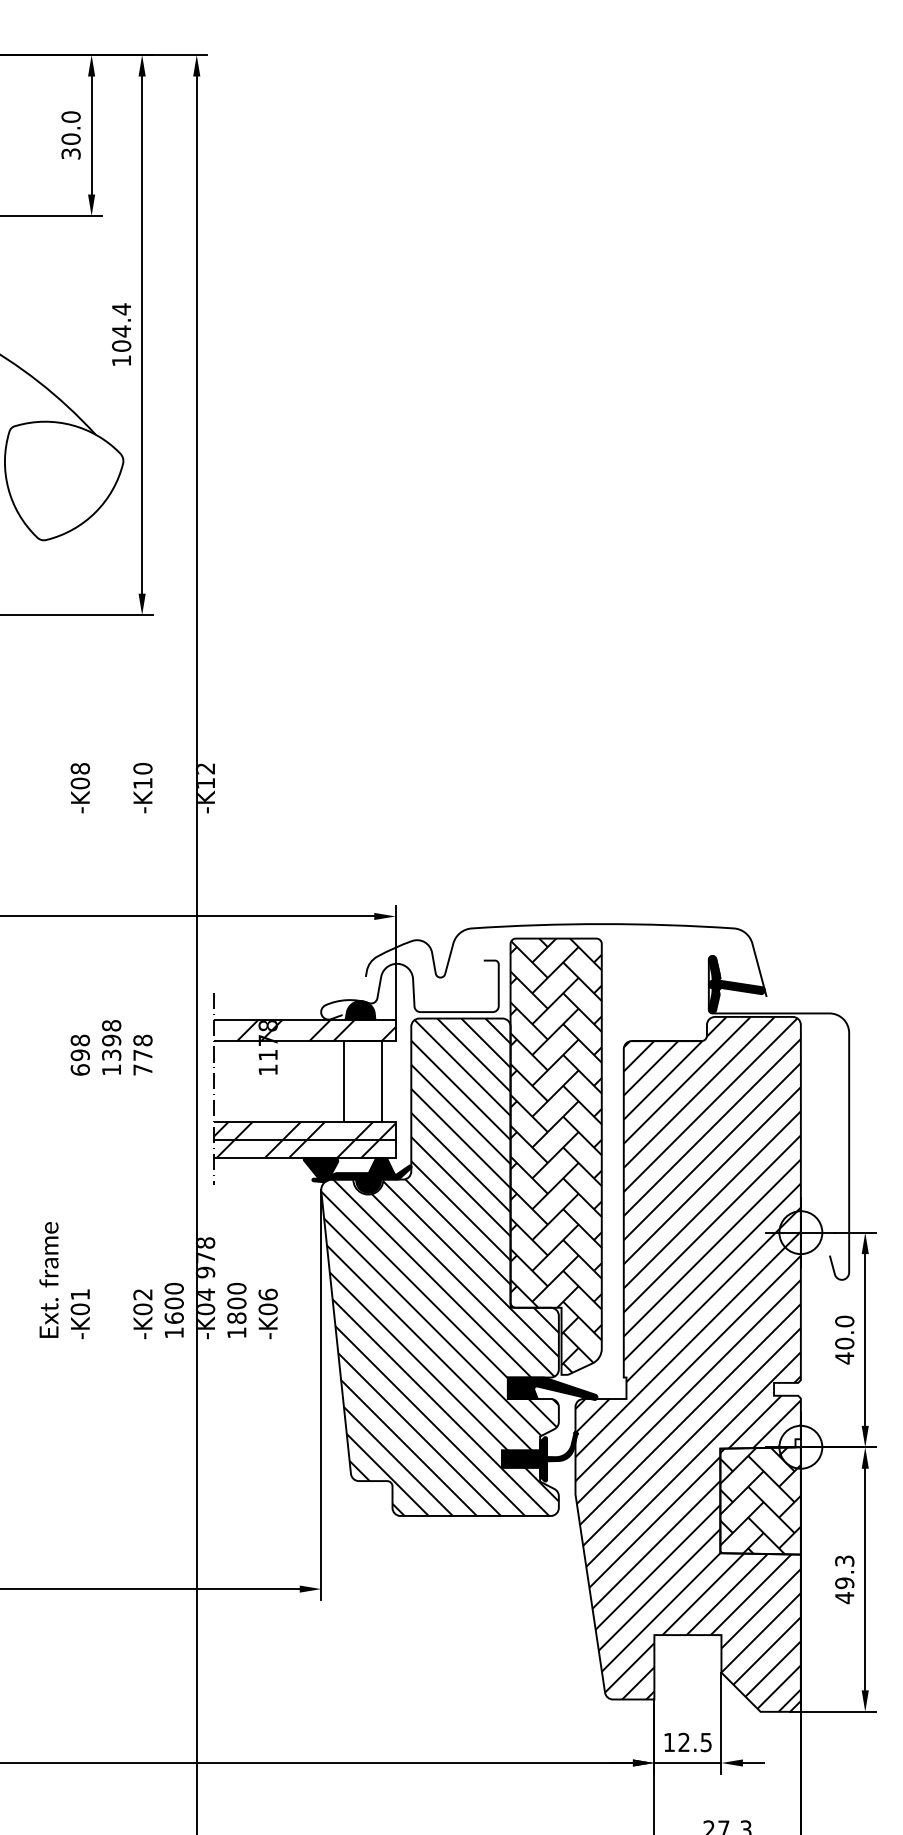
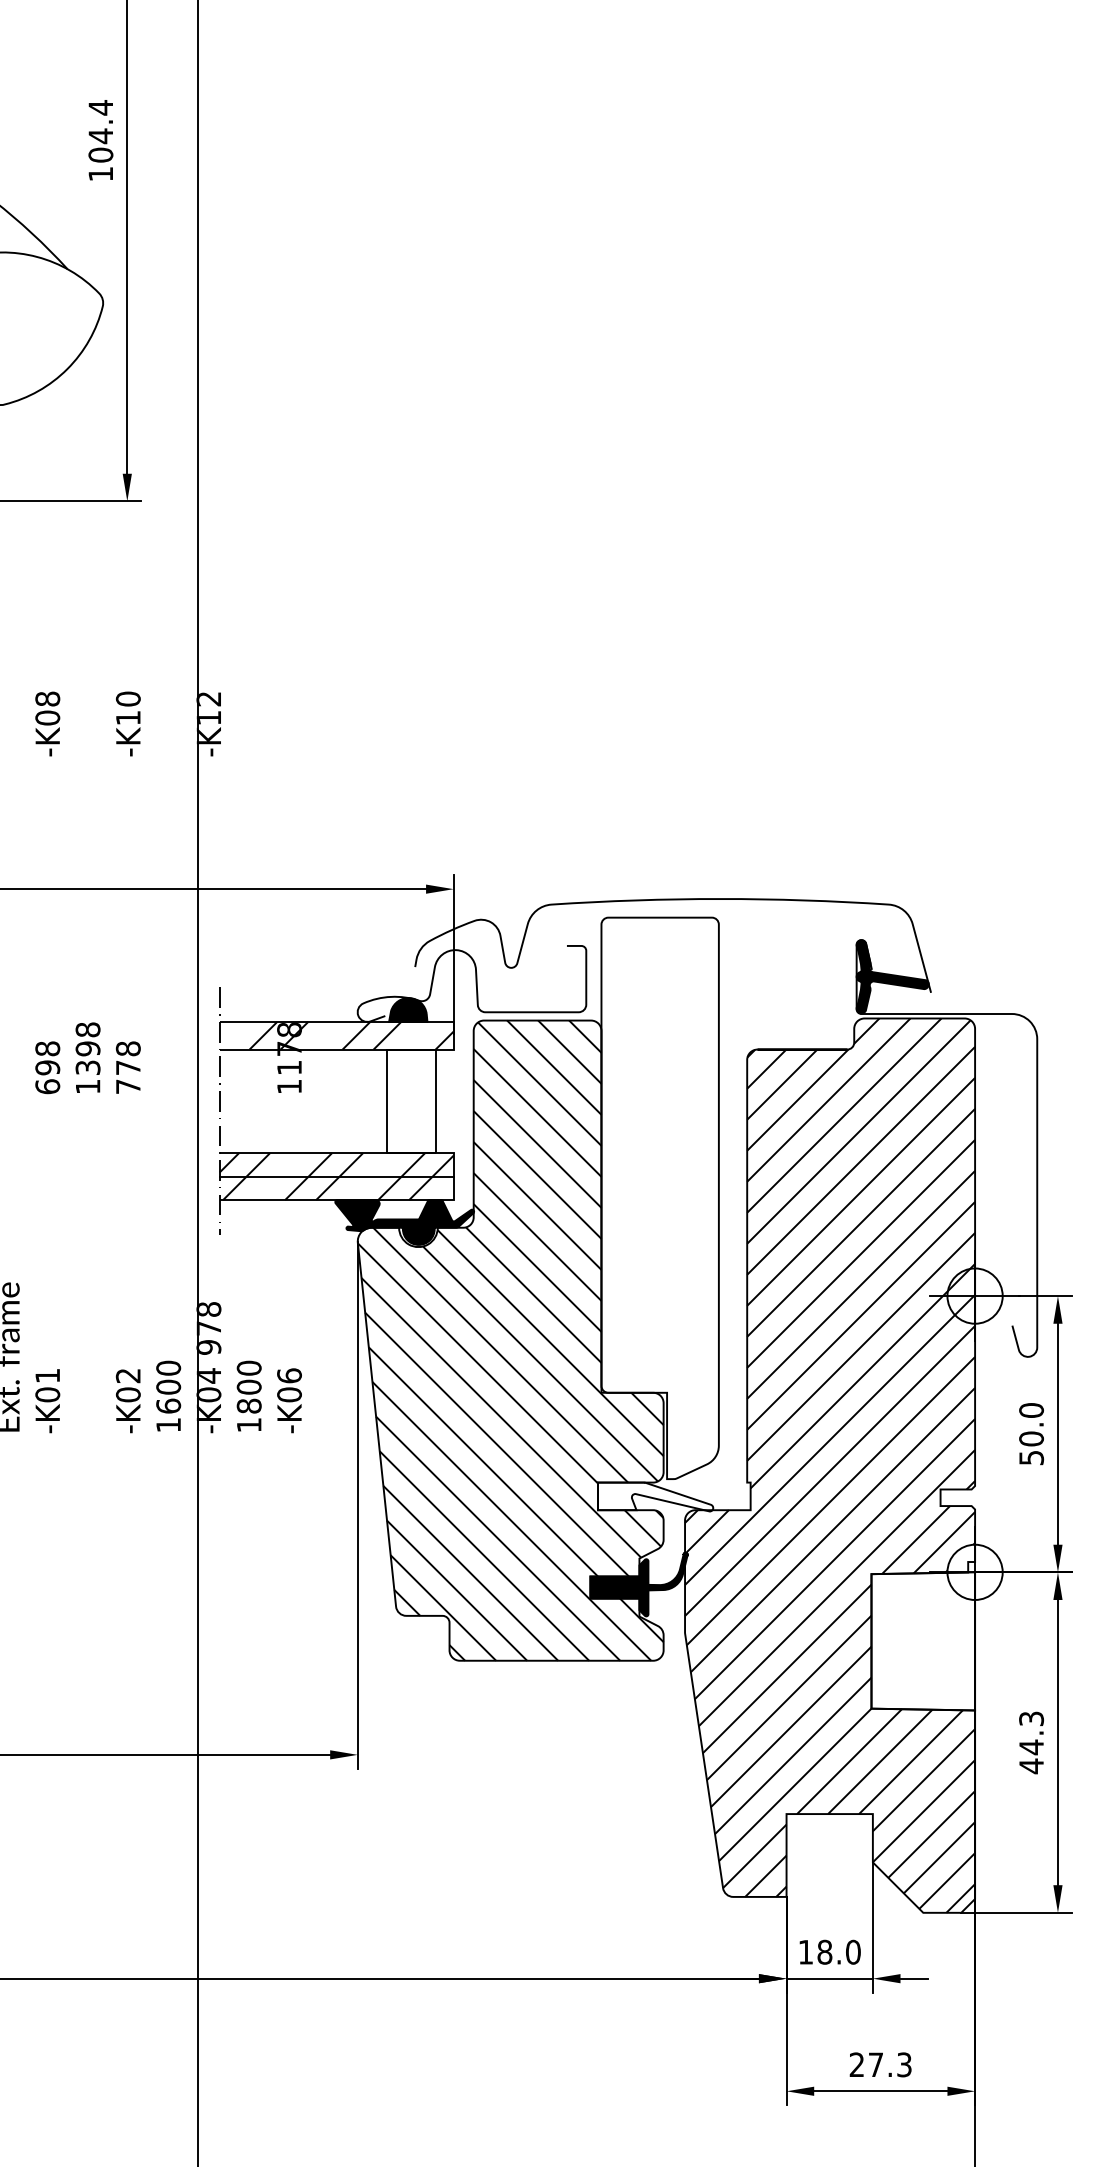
hatch: (555, 1155) -> (659, 1196), removed
text: (844, 1358) -> (1031, 1458), 40.0 -> 50.0
fill: (552, 1388) -> (655, 1496), removed
hatch: (760, 1500) -> (923, 1640), removed
text: (844, 1583) -> (1031, 1747), 49.3 -> 44.3
text: (695, 1742) -> (839, 1952), 12.5 -> 18.0

